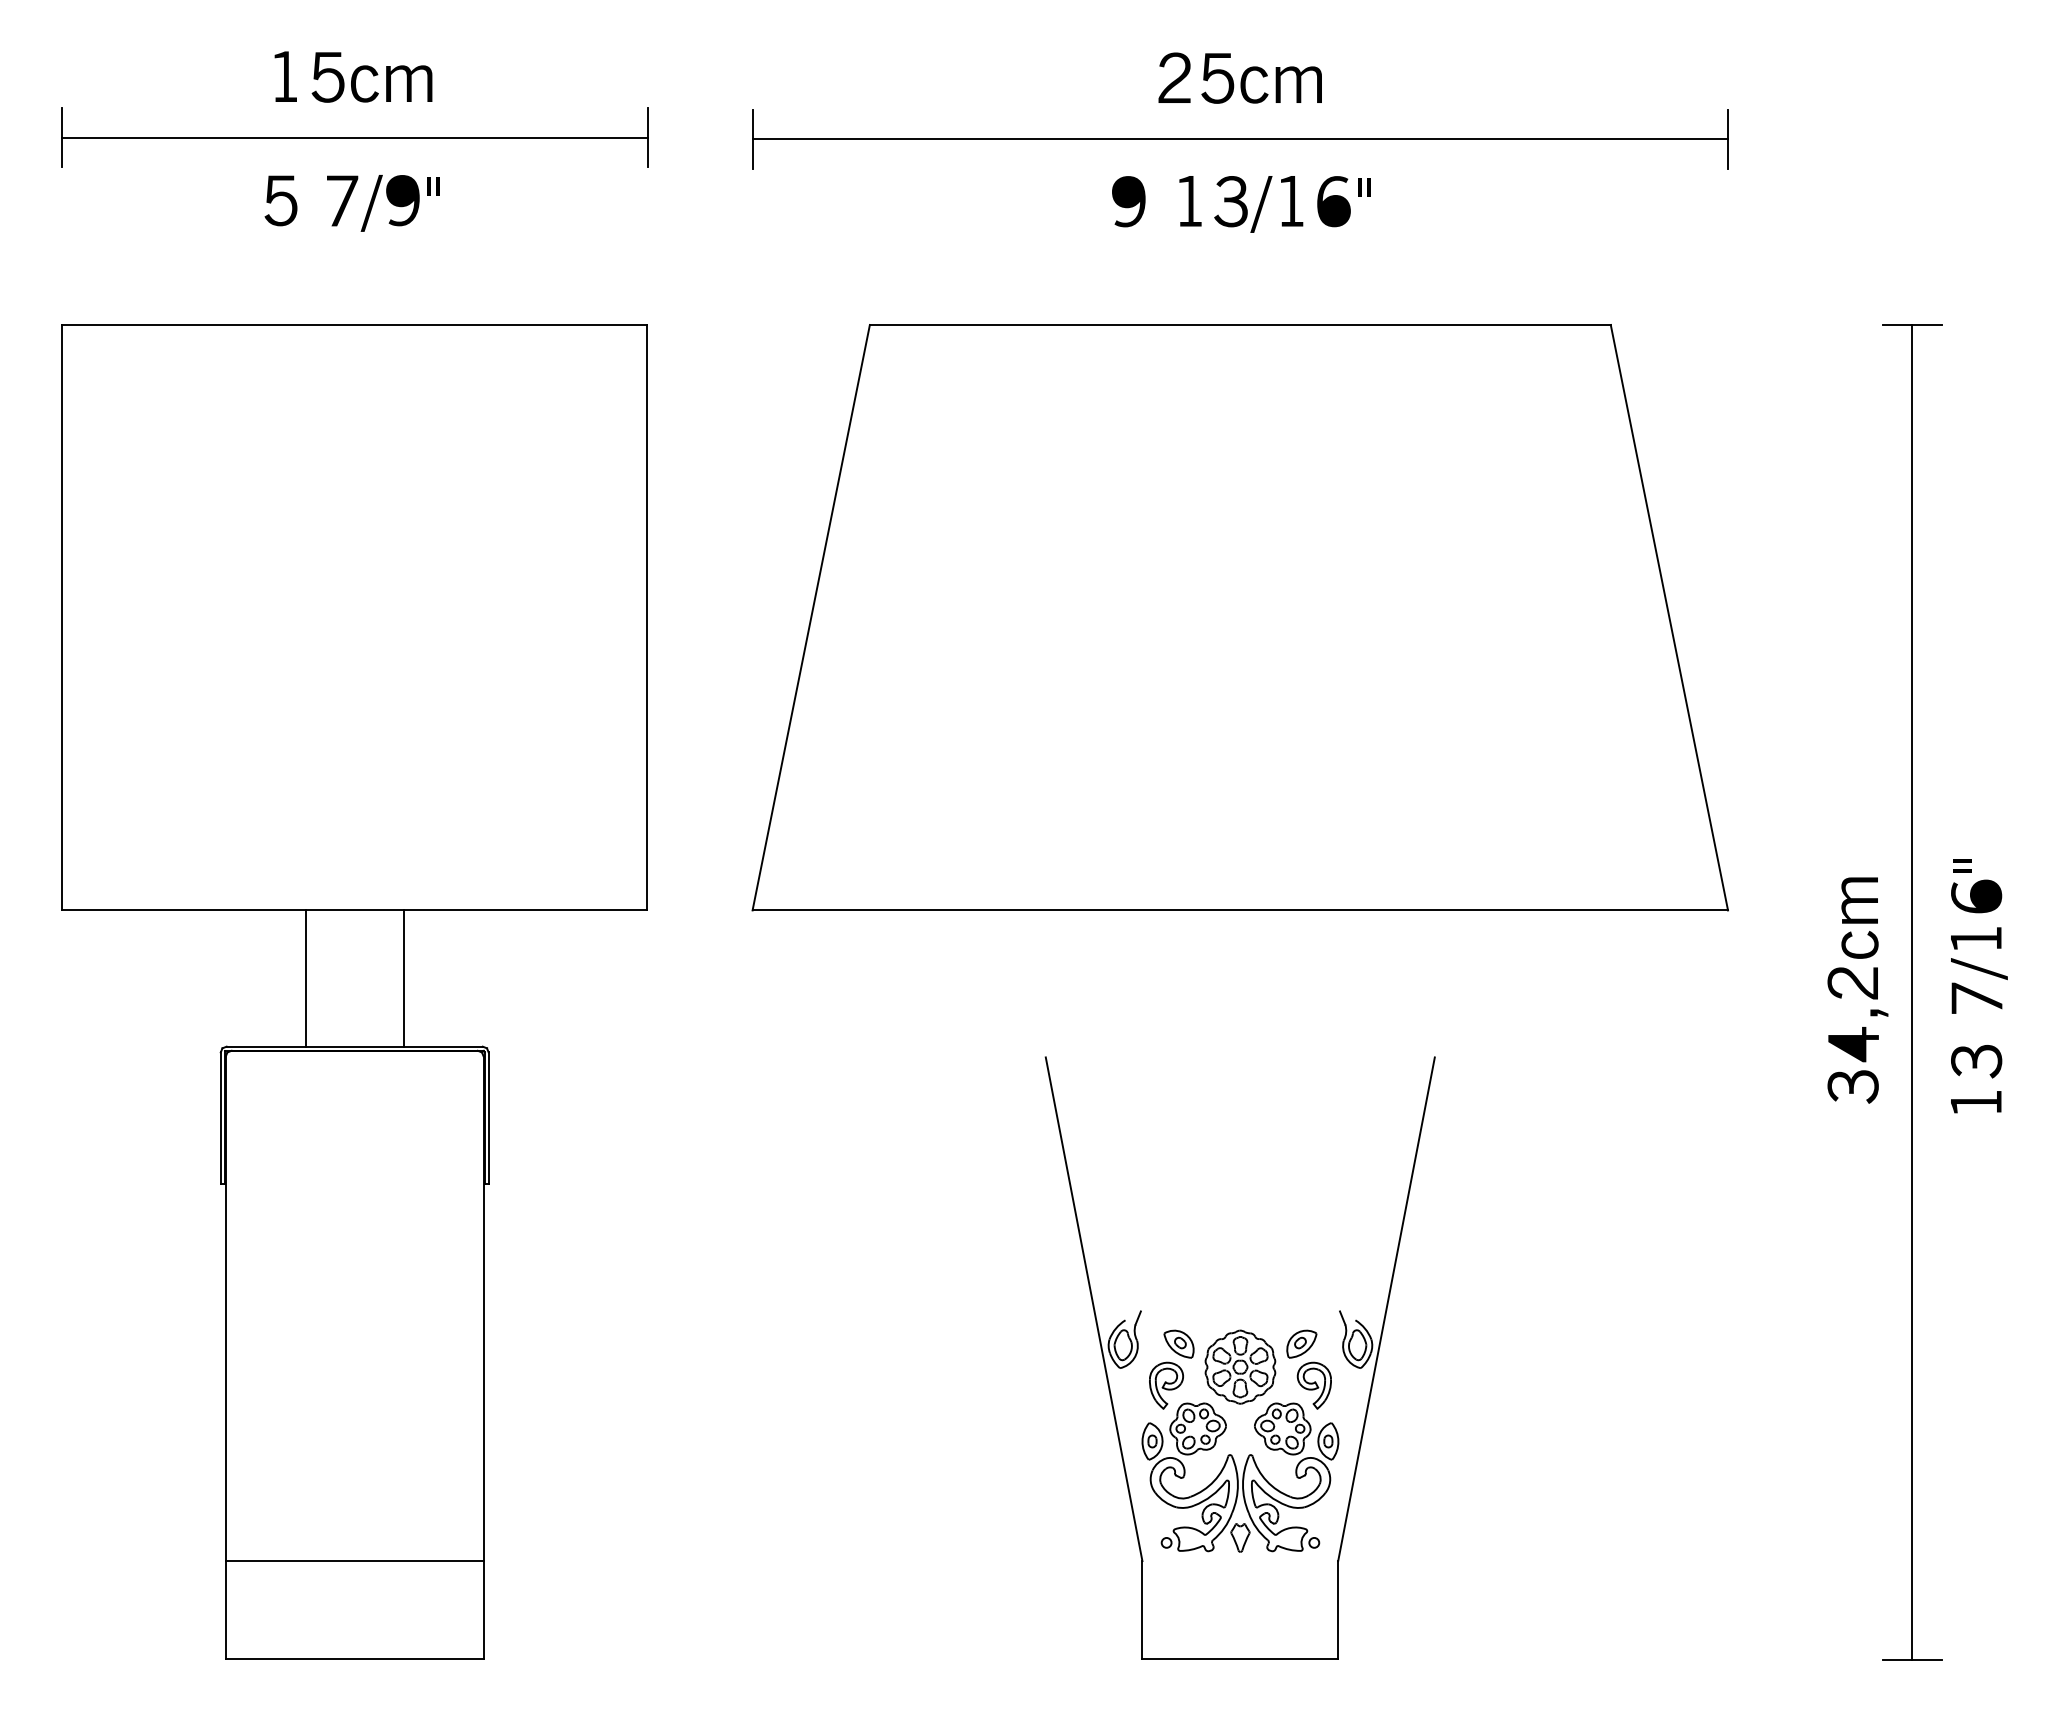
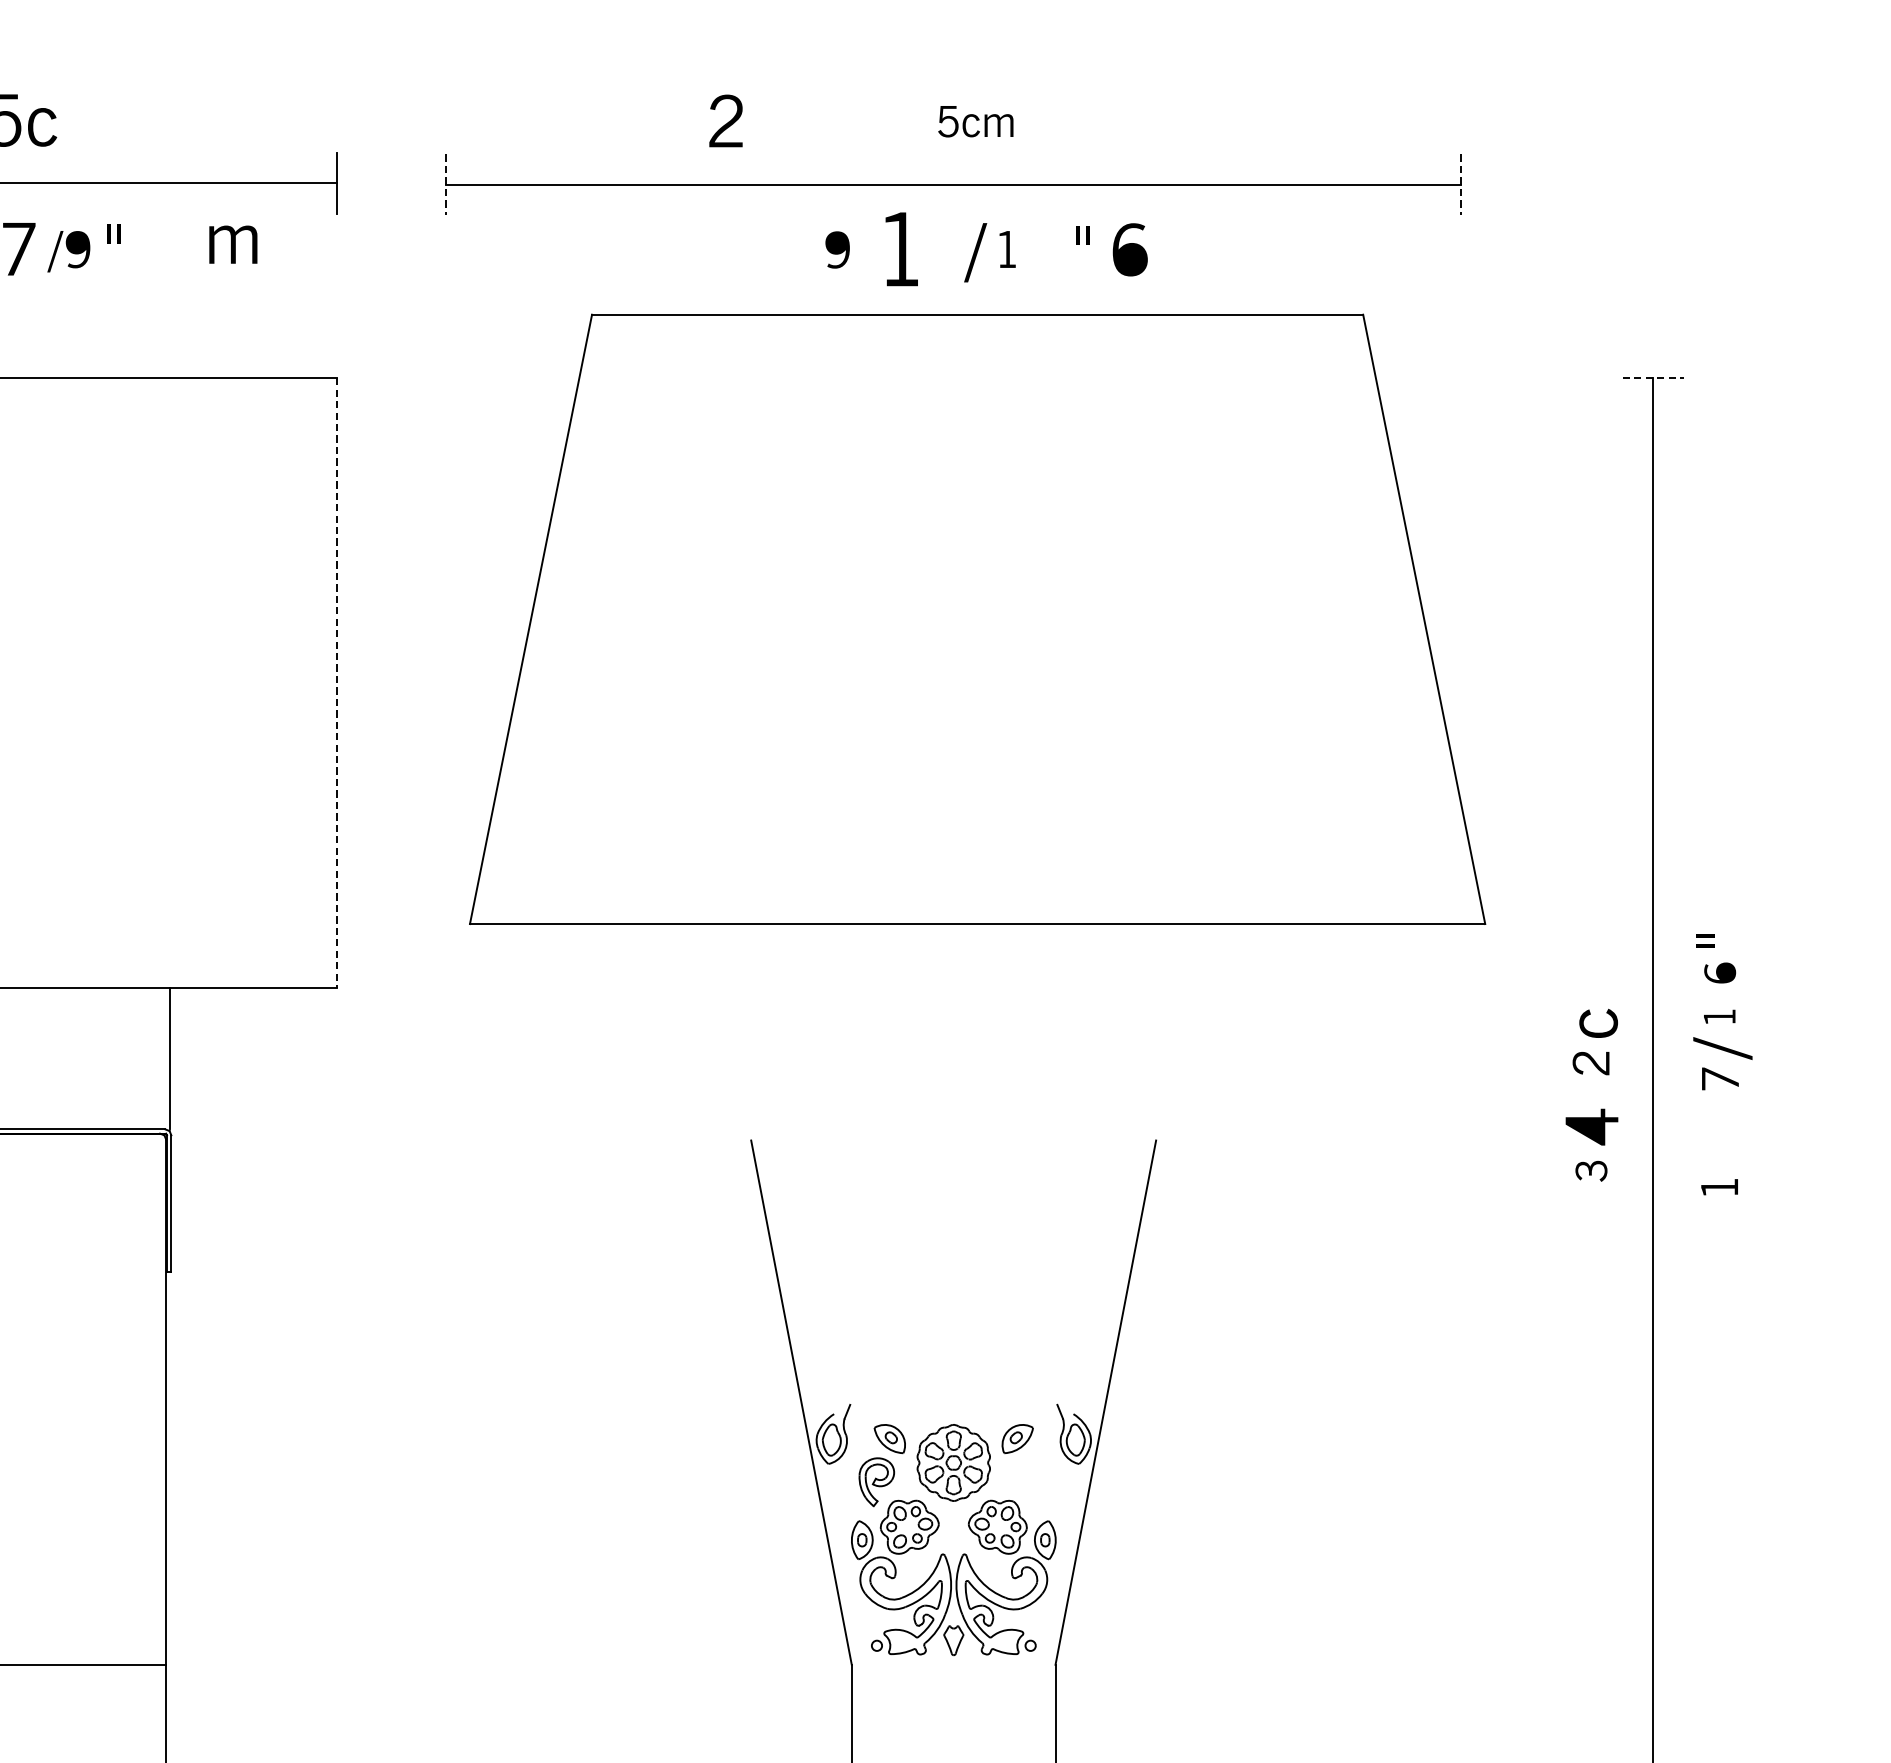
part: (1174, 77) -> (725, 120), moved
part: (1261, 78) -> (975, 121), size x0.6
part: (409, 83) -> (233, 244), moved
line: (752, 139) -> (445, 185), solid -> dashed
line: (1728, 139) -> (1461, 185), solid -> dashed
part: (1128, 201) -> (837, 249), size x0.7
part: (1190, 201) -> (901, 249), size x1.4
fill: (1230, 201) -> (943, 249), removed
part: (1292, 201) -> (1007, 249), size x0.7
part: (1333, 201) -> (1129, 249), moved
part: (389, 203) -> (68, 251), size x0.7
line: (1912, 325) -> (1653, 378), solid -> dashed
line: (647, 617) -> (336, 682), solid -> dashed
part: (1239, 617) -> (976, 619), moved
part: (1976, 896) -> (1719, 973), size x0.6
part: (1859, 900) -> (1598, 977), removed
part: (1976, 938) -> (1719, 1016), size x0.6
line: (403, 978) -> (170, 1058), moved
part: (1852, 983) -> (1590, 1063), size x0.7
part: (1976, 997) -> (1719, 1078), size x0.7
fill: (1879, 1013) -> (1618, 1094), removed
part: (1976, 1061) -> (1719, 1144), removed
part: (1852, 1086) -> (1590, 1170), size x0.6
part: (1976, 1102) -> (1719, 1187), size x0.7
part: (1313, 1385) -> (1029, 1481), removed

